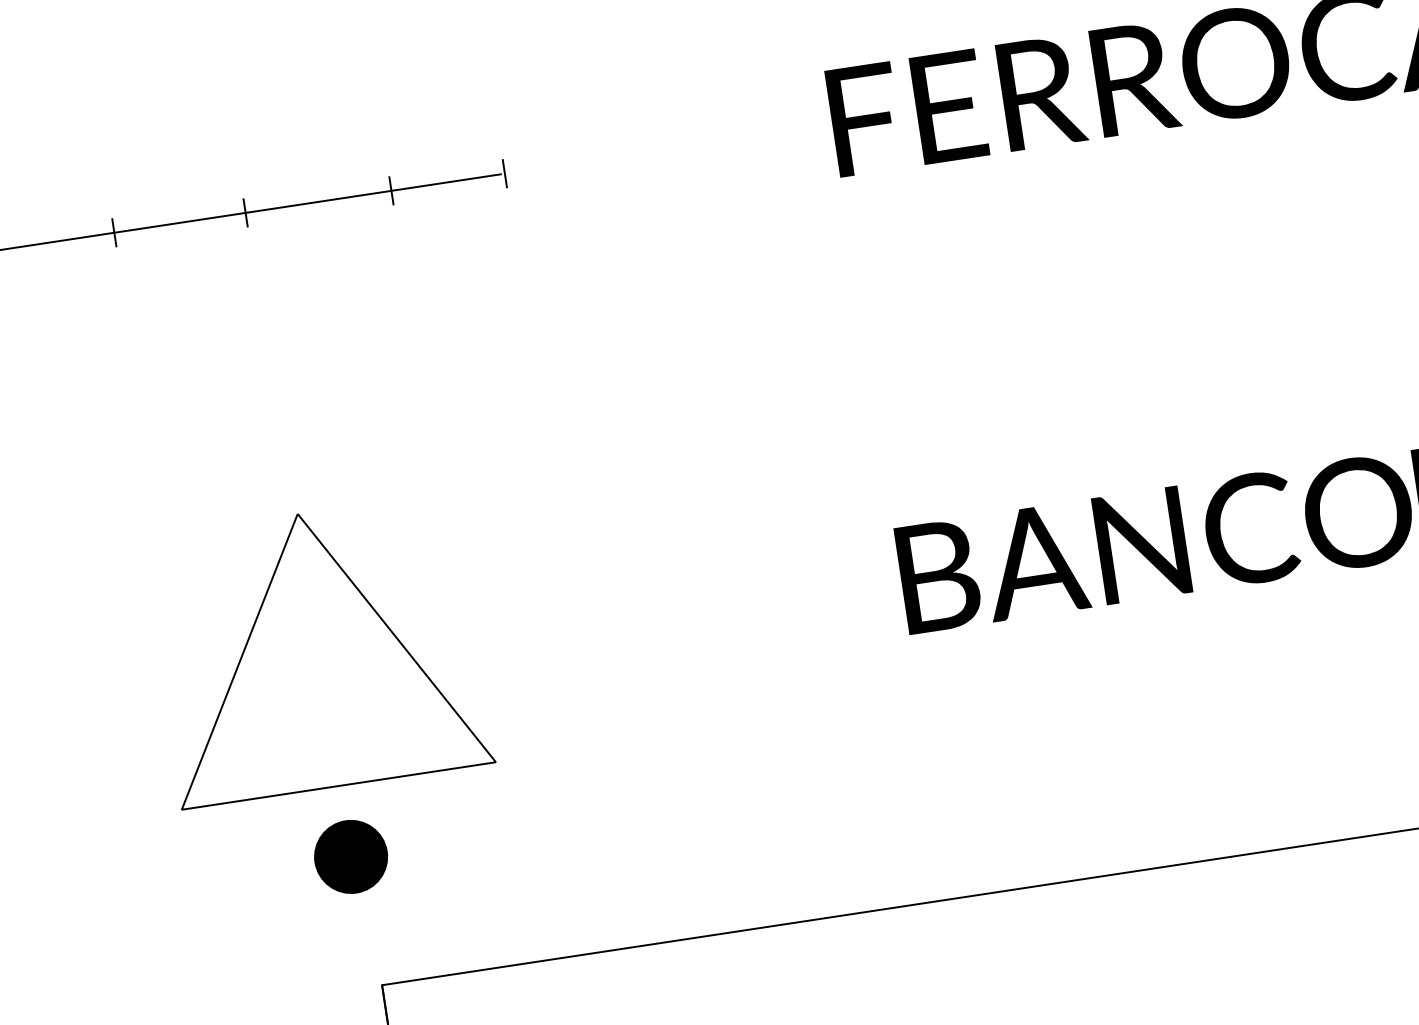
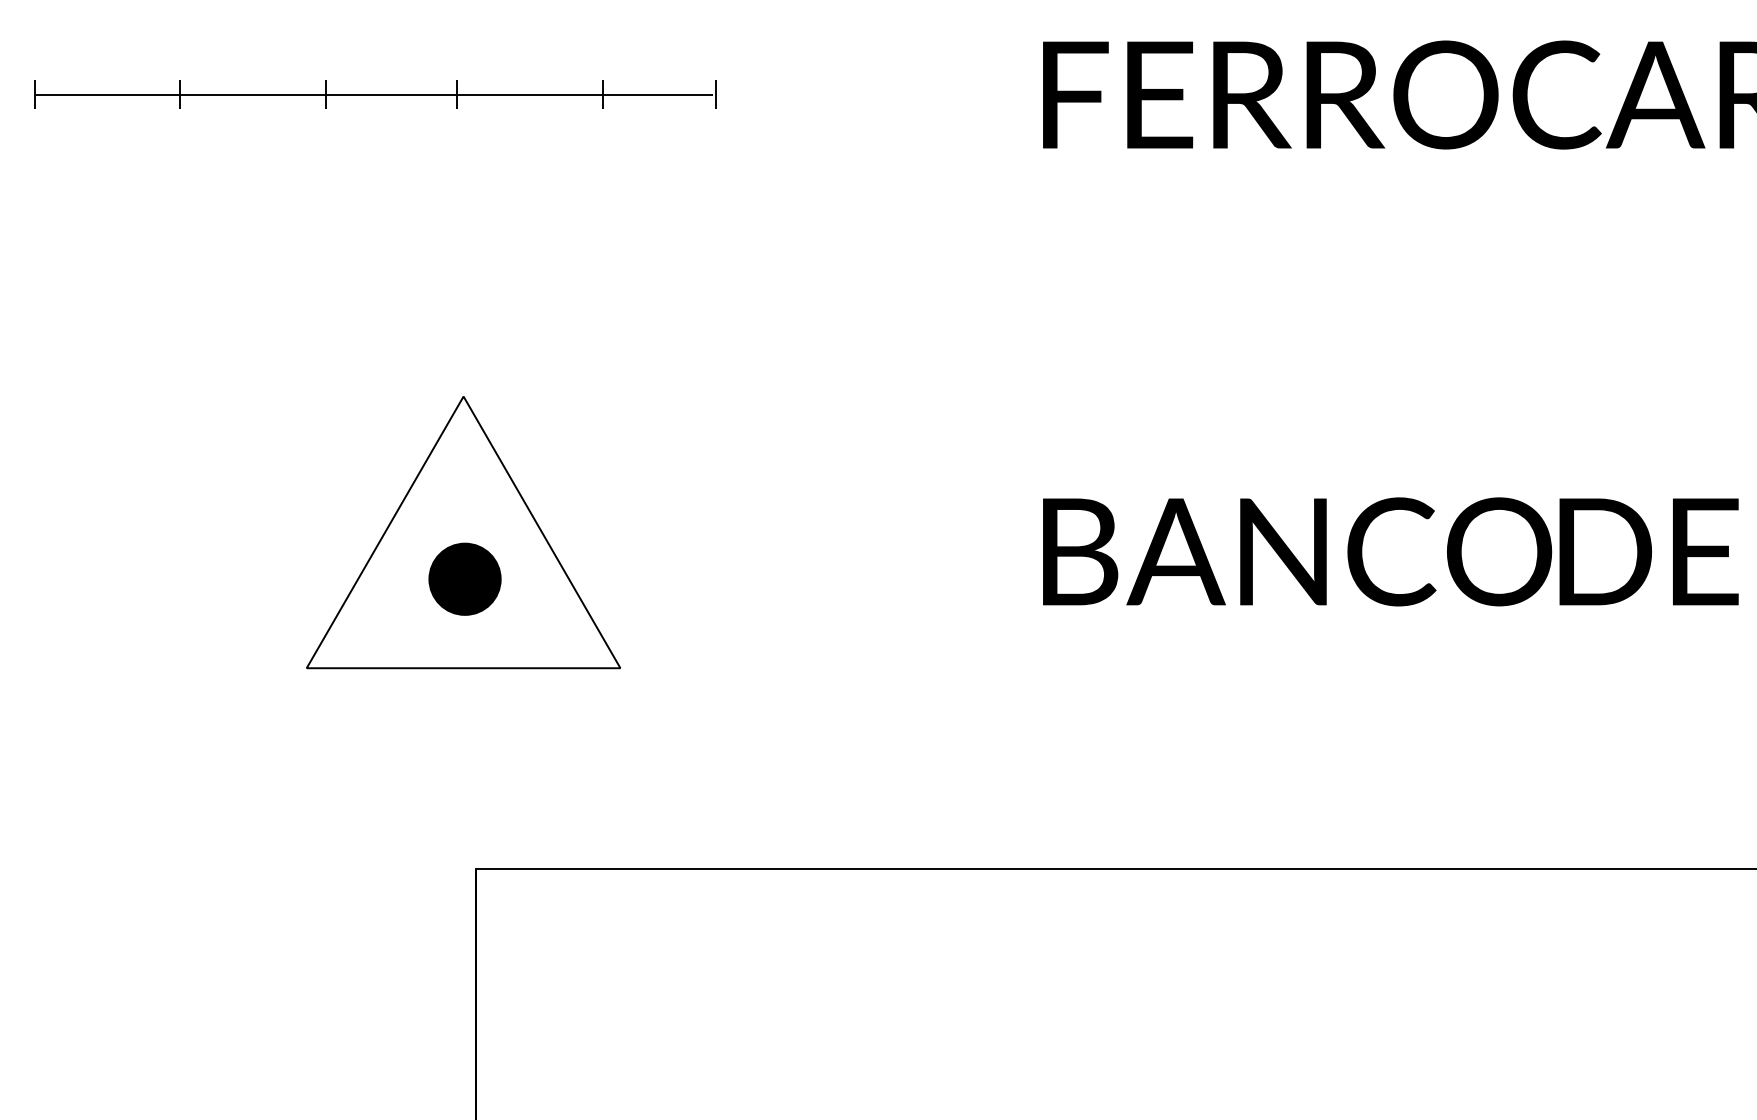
part: (350, 856) -> (464, 578), moved

